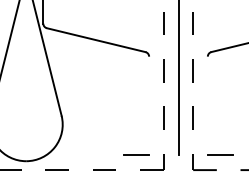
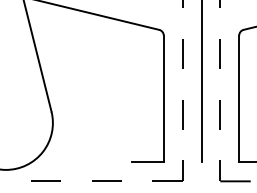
line: (149, 105) -> (164, 98), added
line: (207, 105) -> (238, 98), added

